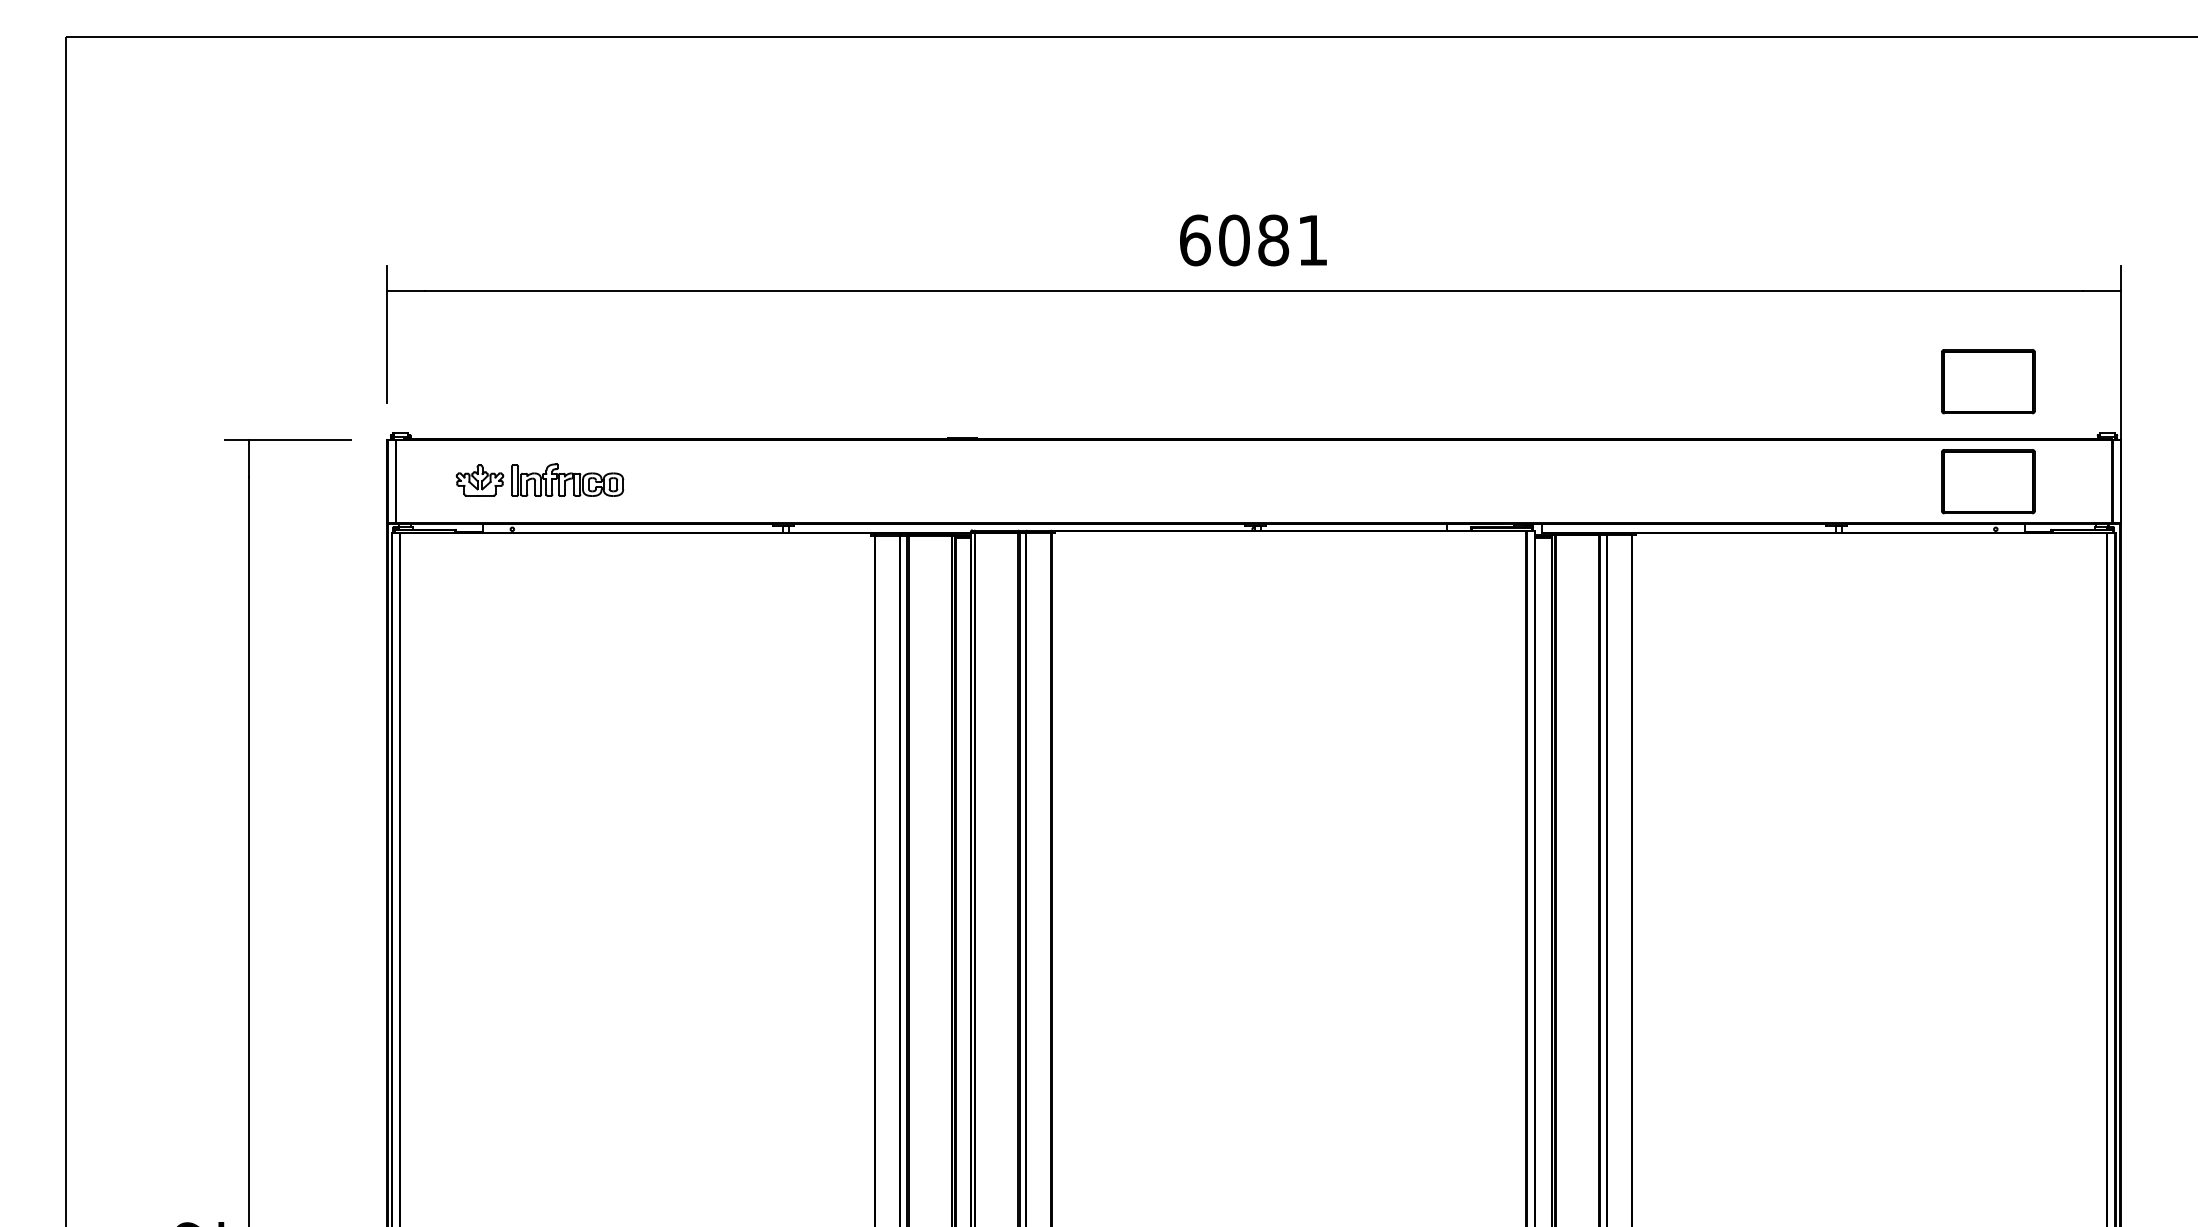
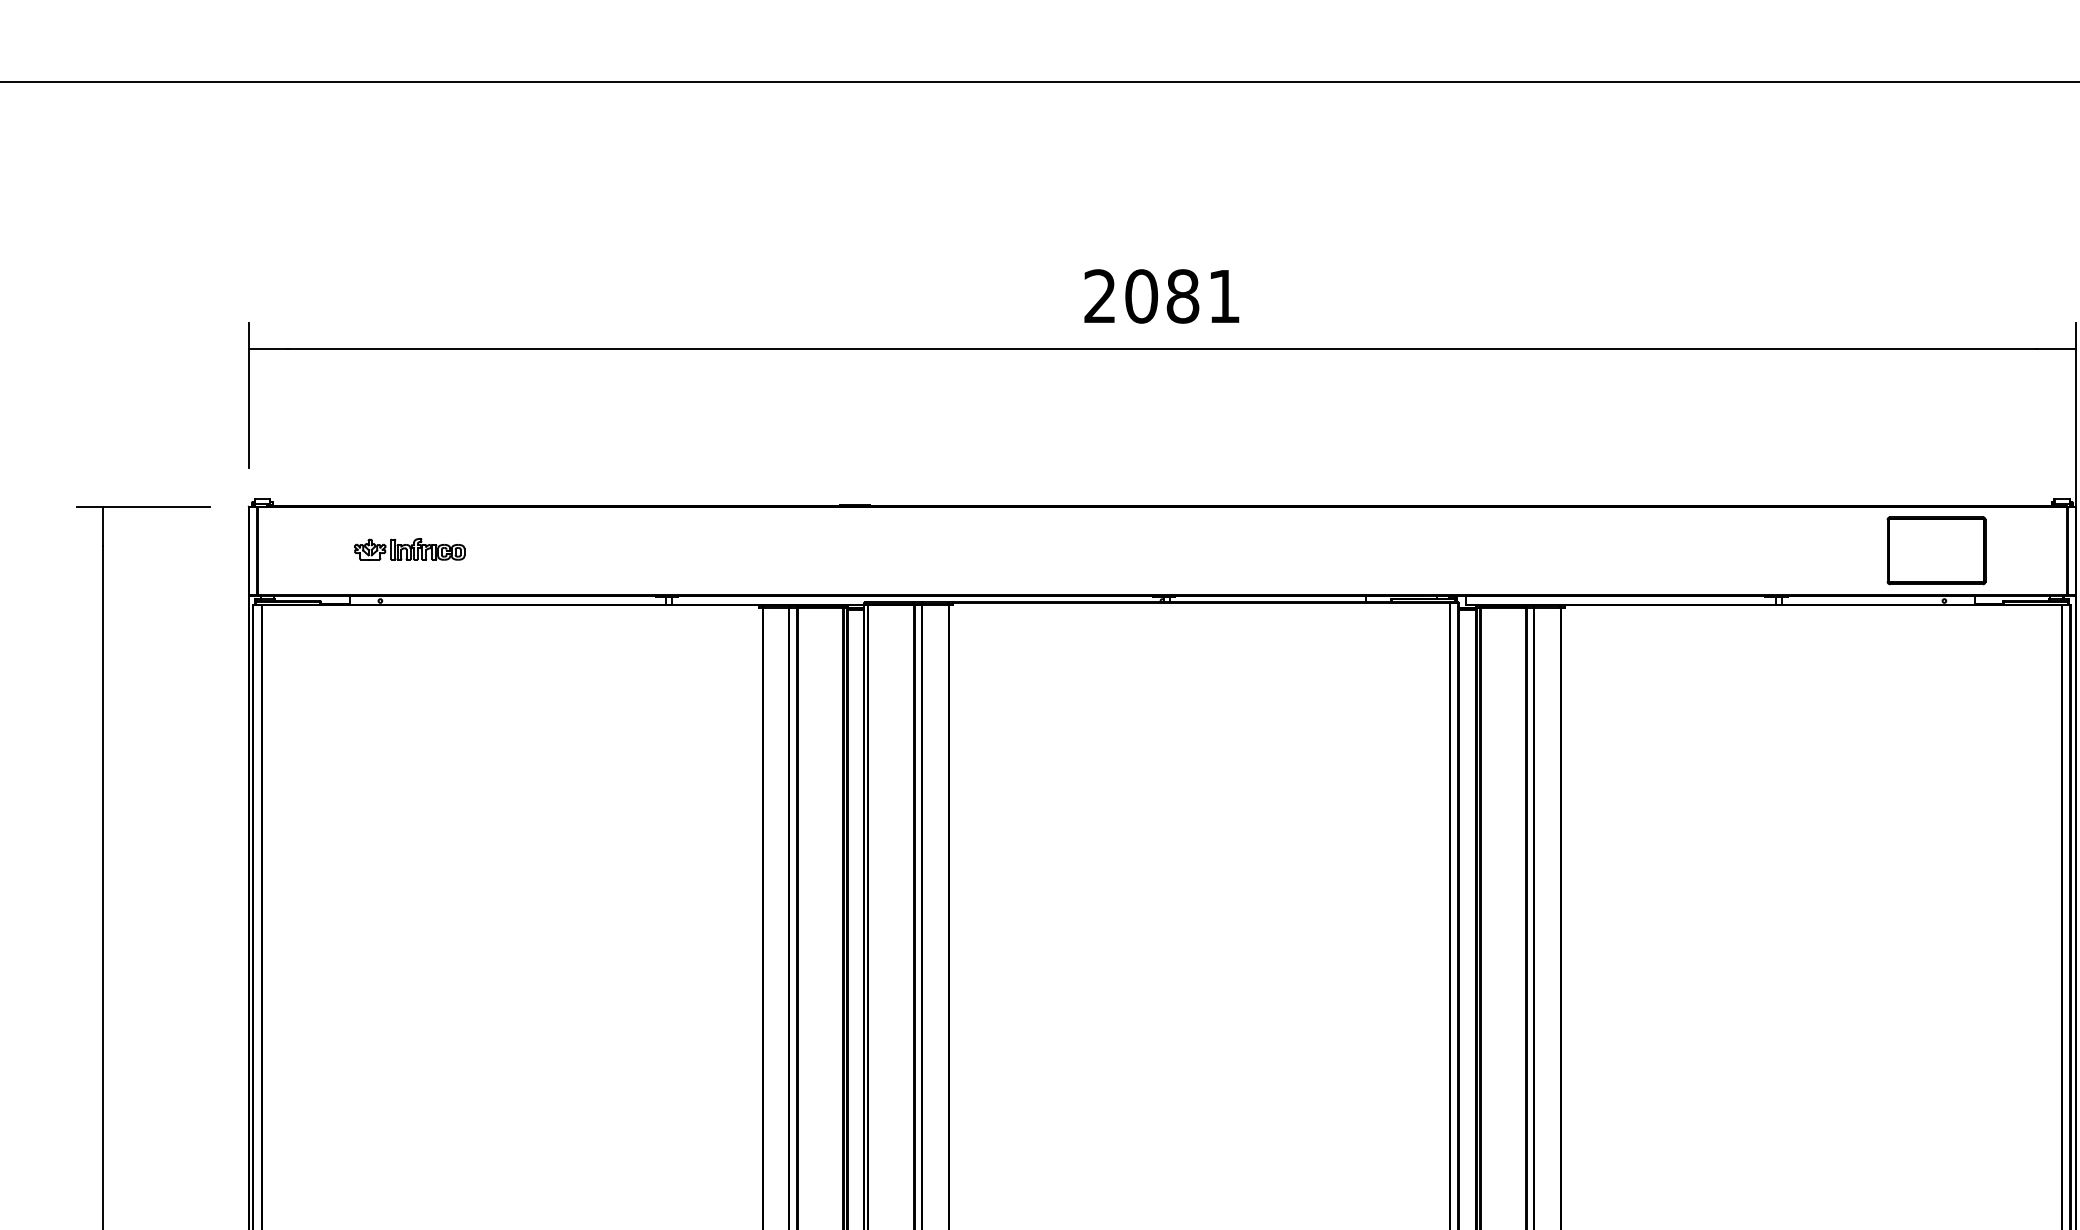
text: (1195, 240) -> (1100, 296), 6081 -> 2081
part: (1988, 381) -> (1936, 445), removed
part: (540, 480) -> (410, 549), size x0.62

